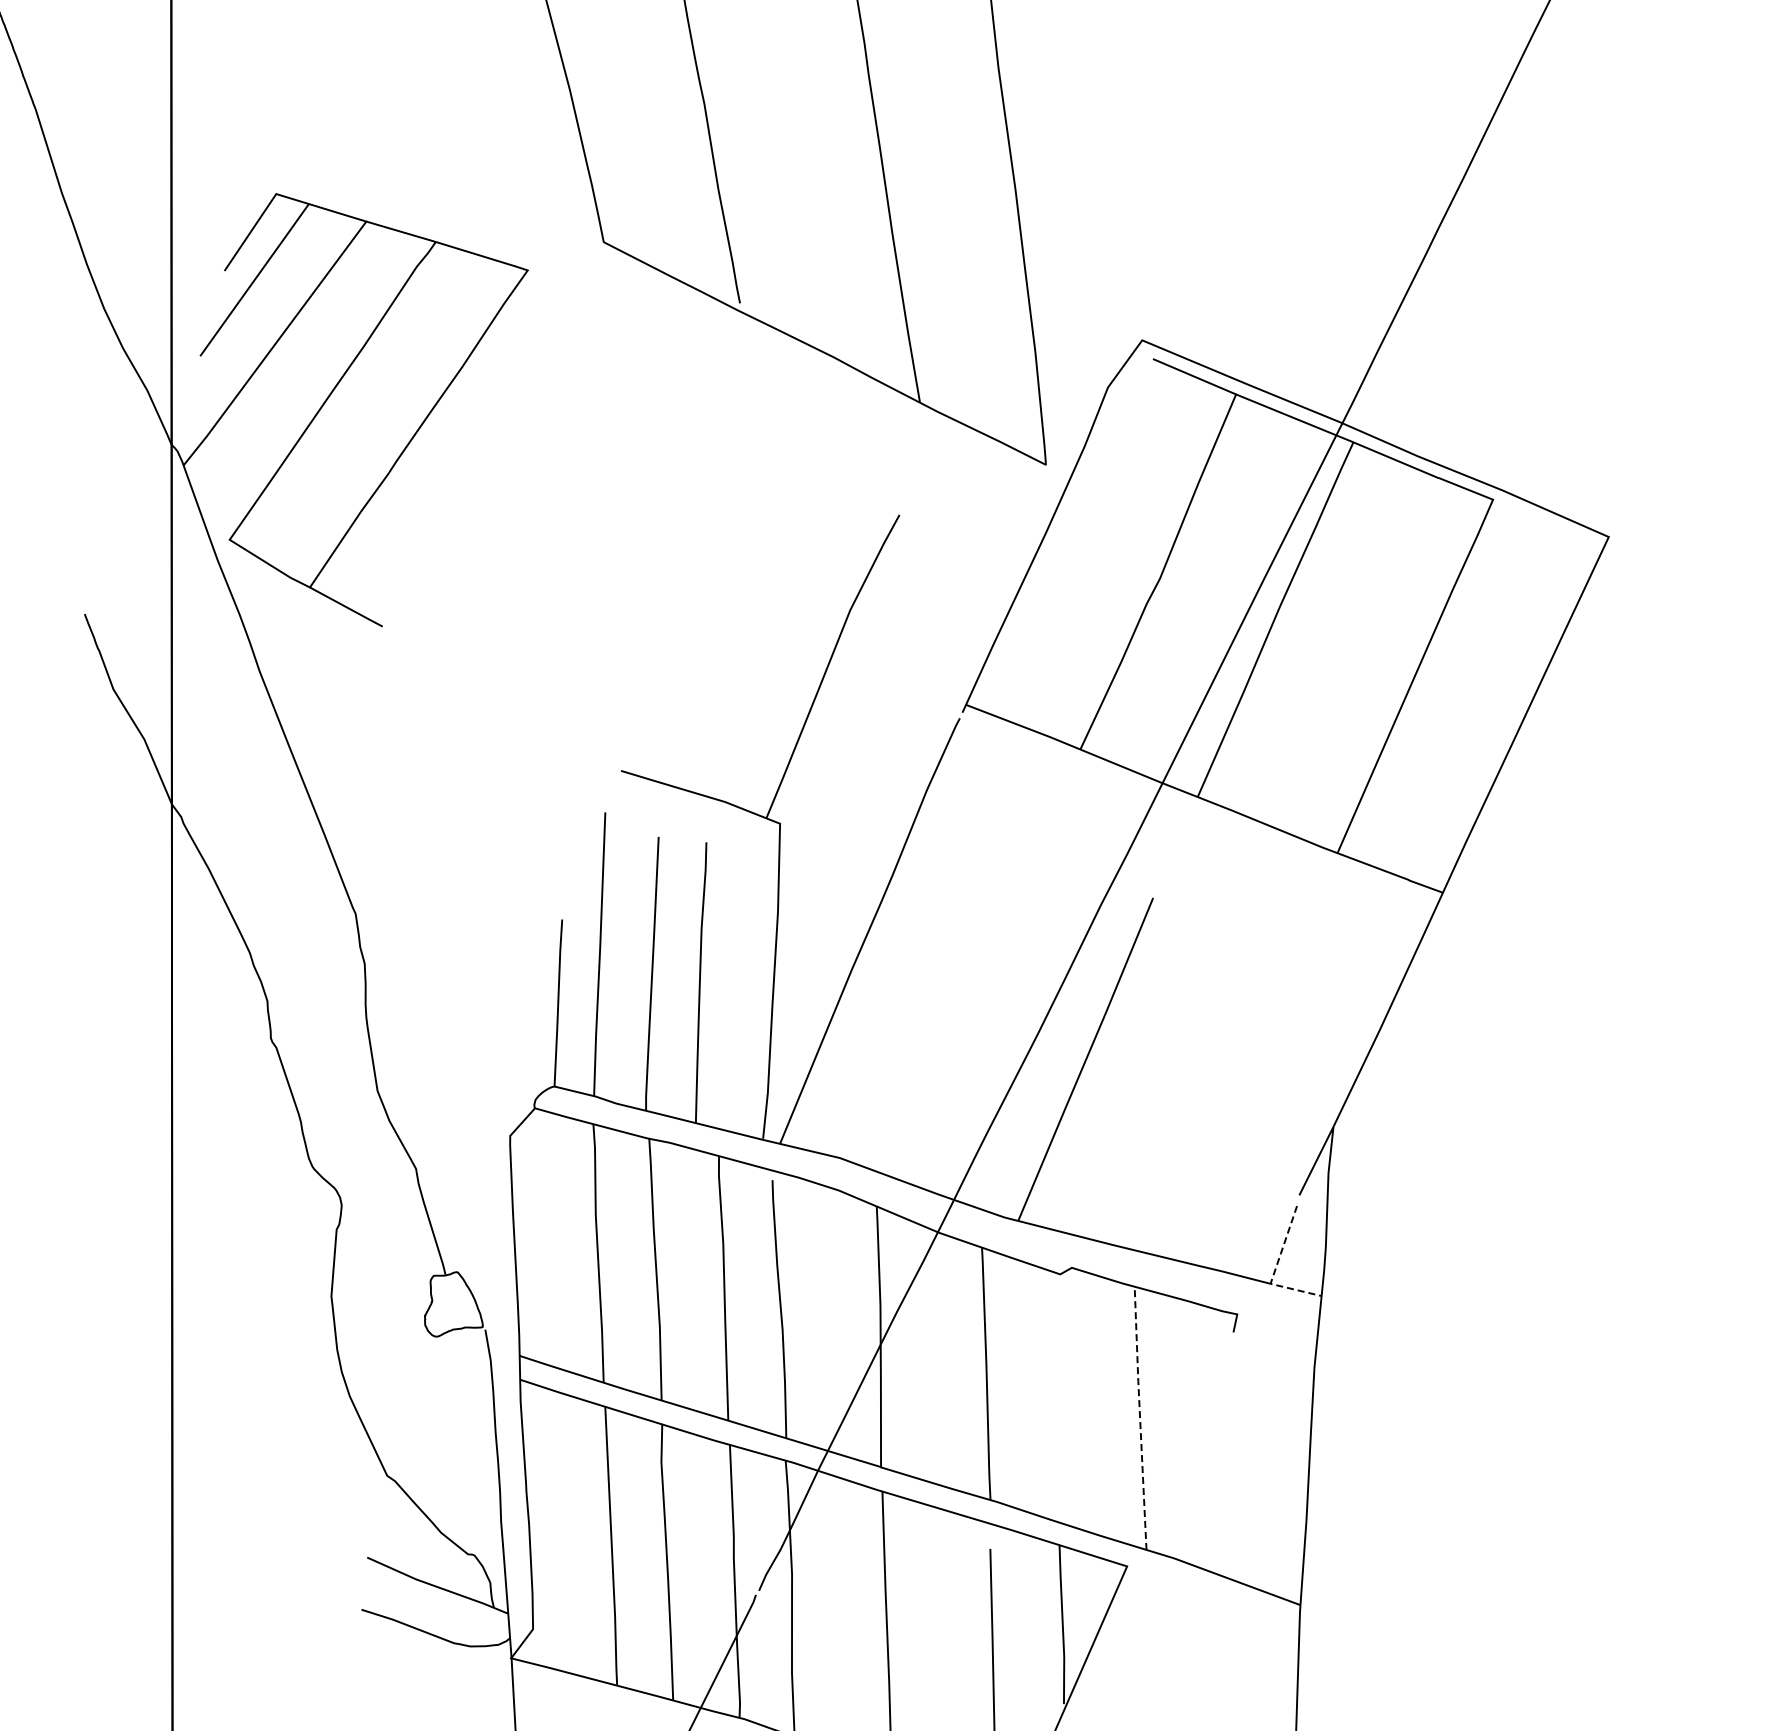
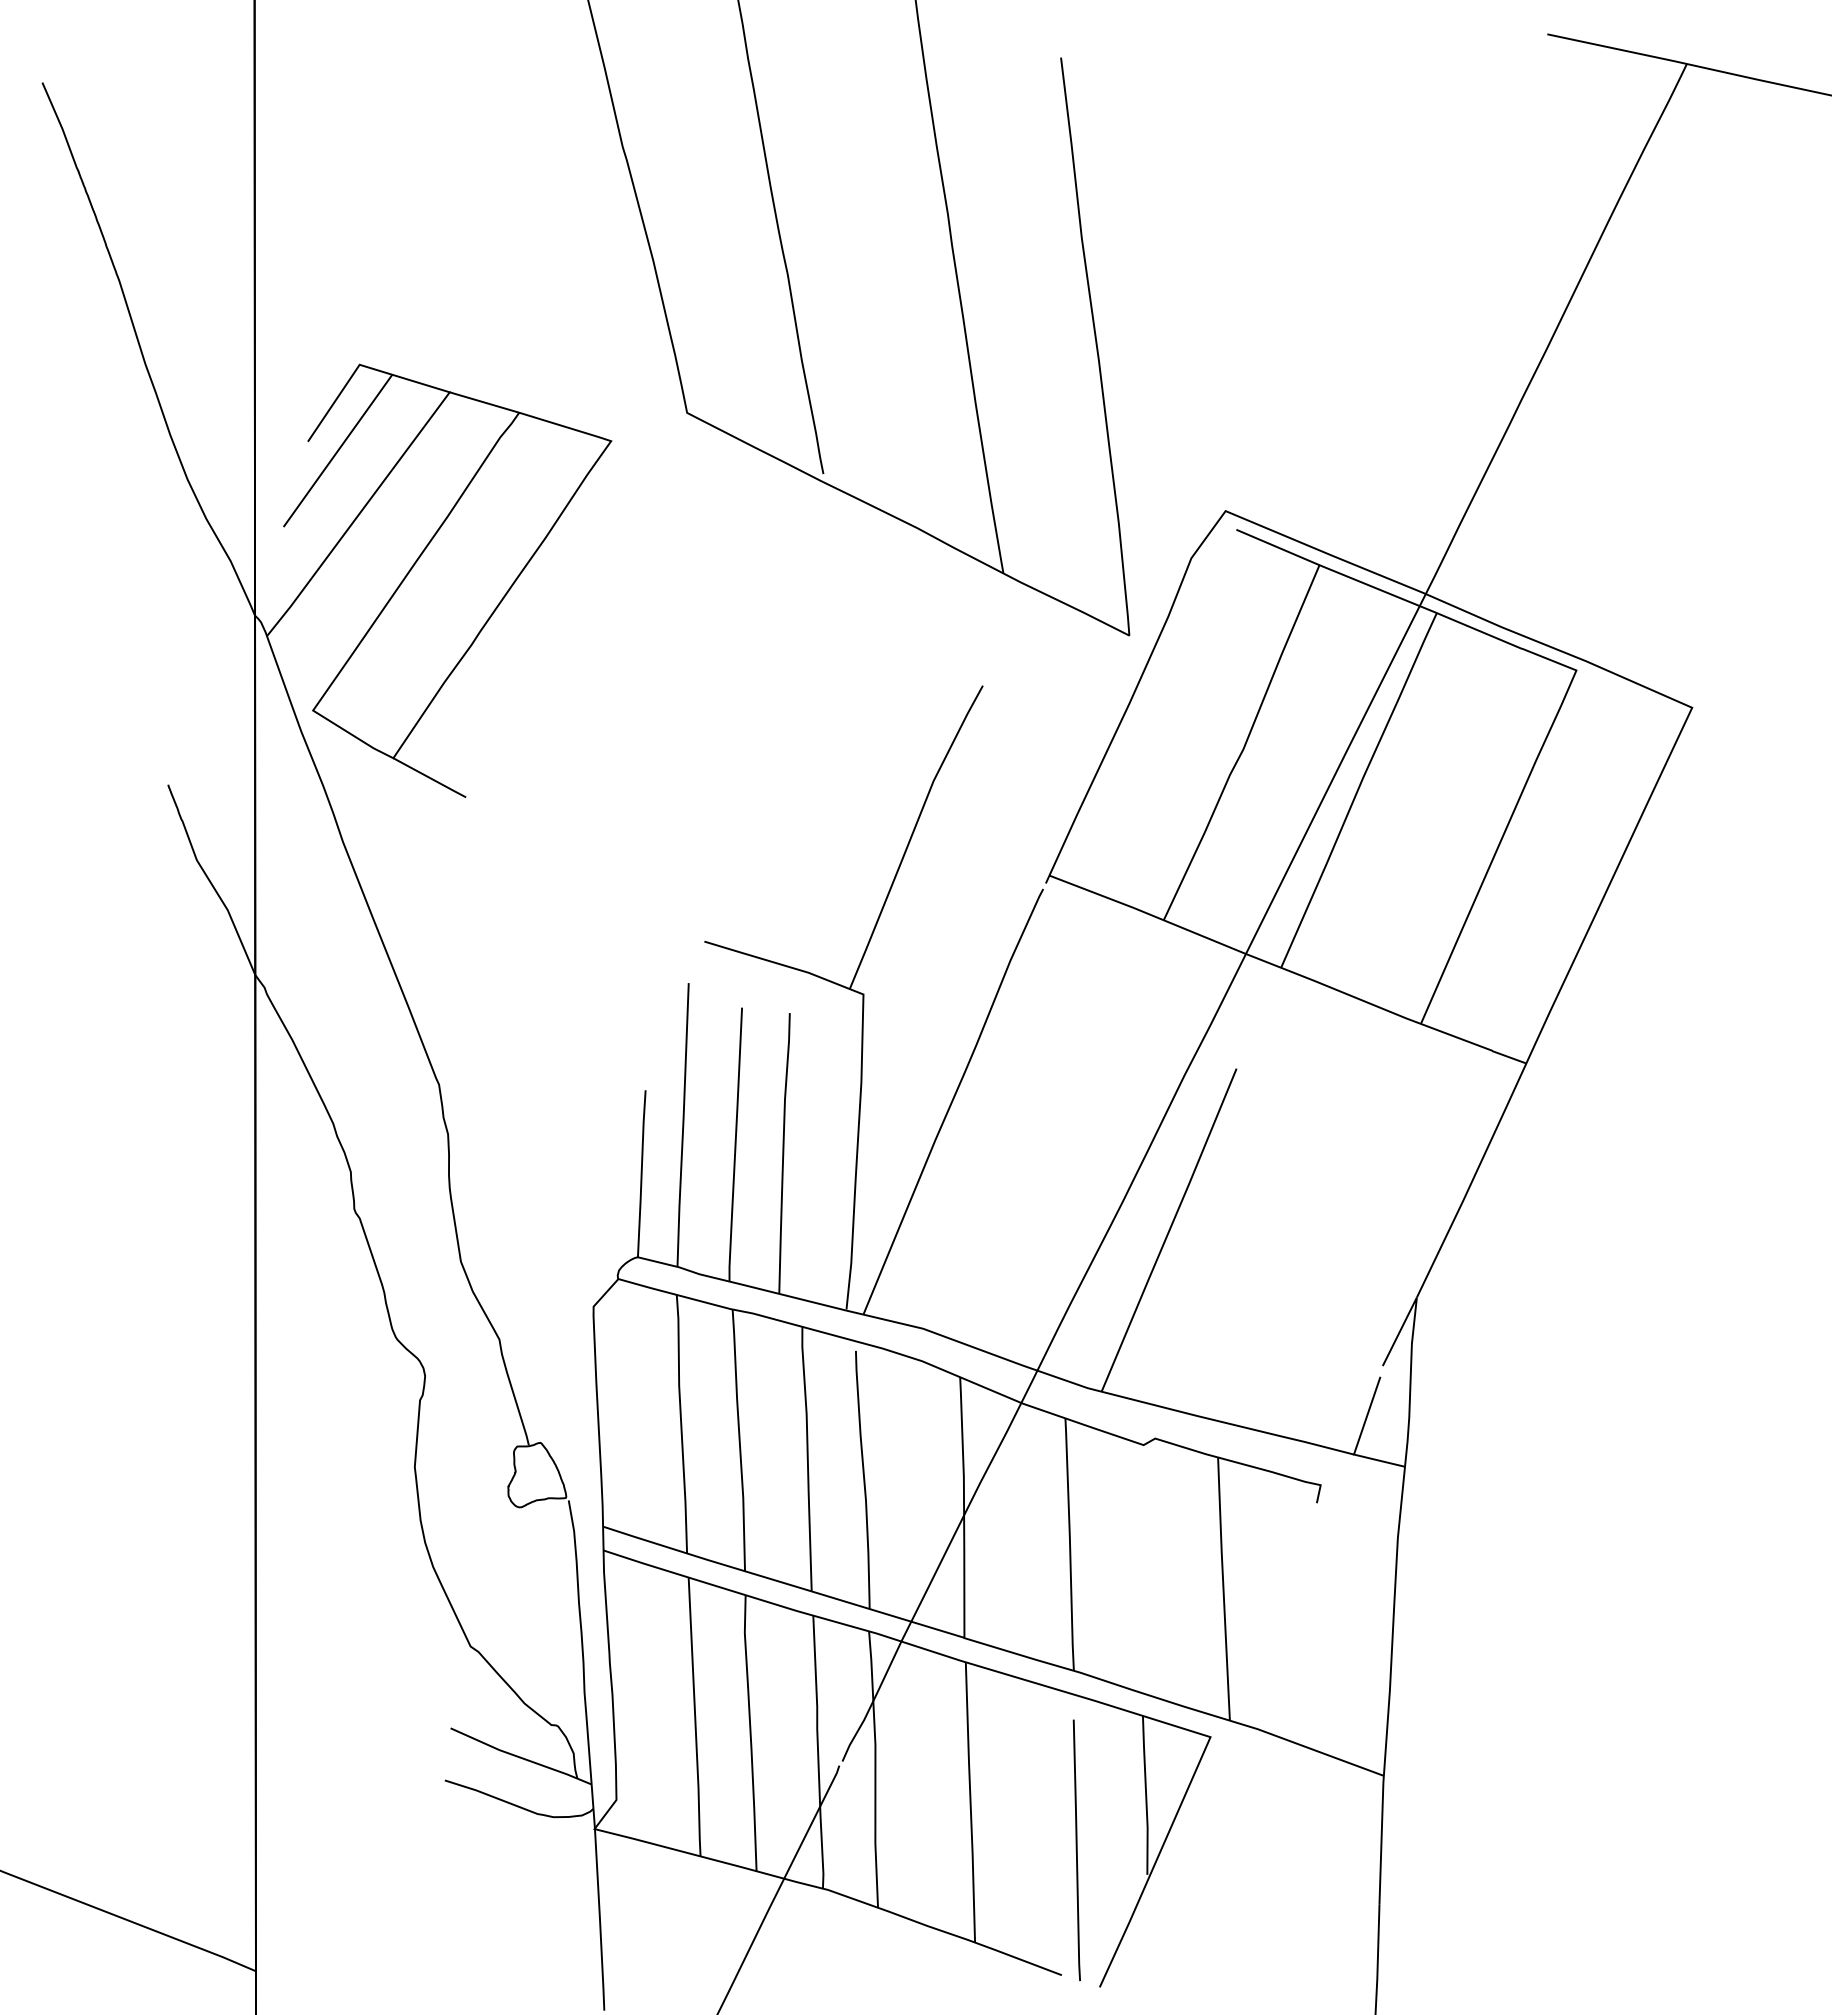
line: (1275, 1270) -> (1358, 1441), dashed -> solid
line: (1140, 1417) -> (1223, 1588), dashed -> solid

